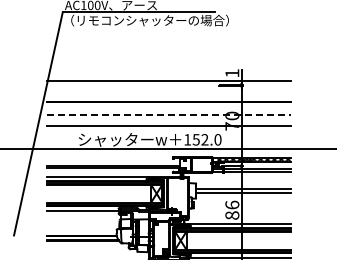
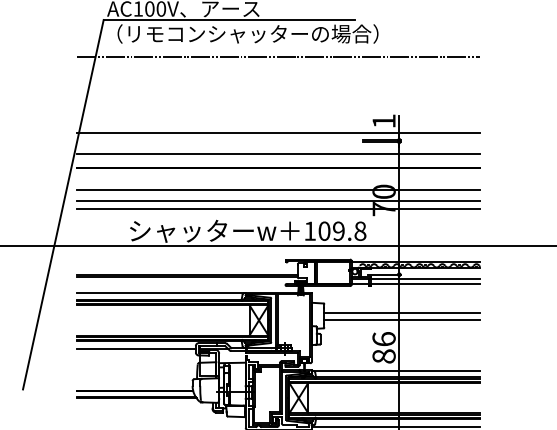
line: (168, 34) -> (278, 57), added
line: (168, 92) -> (278, 152), added
line: (168, 114) -> (278, 189), dashed -> solid
line: (168, 121) -> (278, 200), added
text: (206, 139) -> (341, 230), 152.0 -> 109.8

